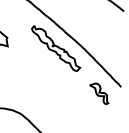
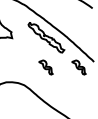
part: (52, 90) -> (45, 67), added

